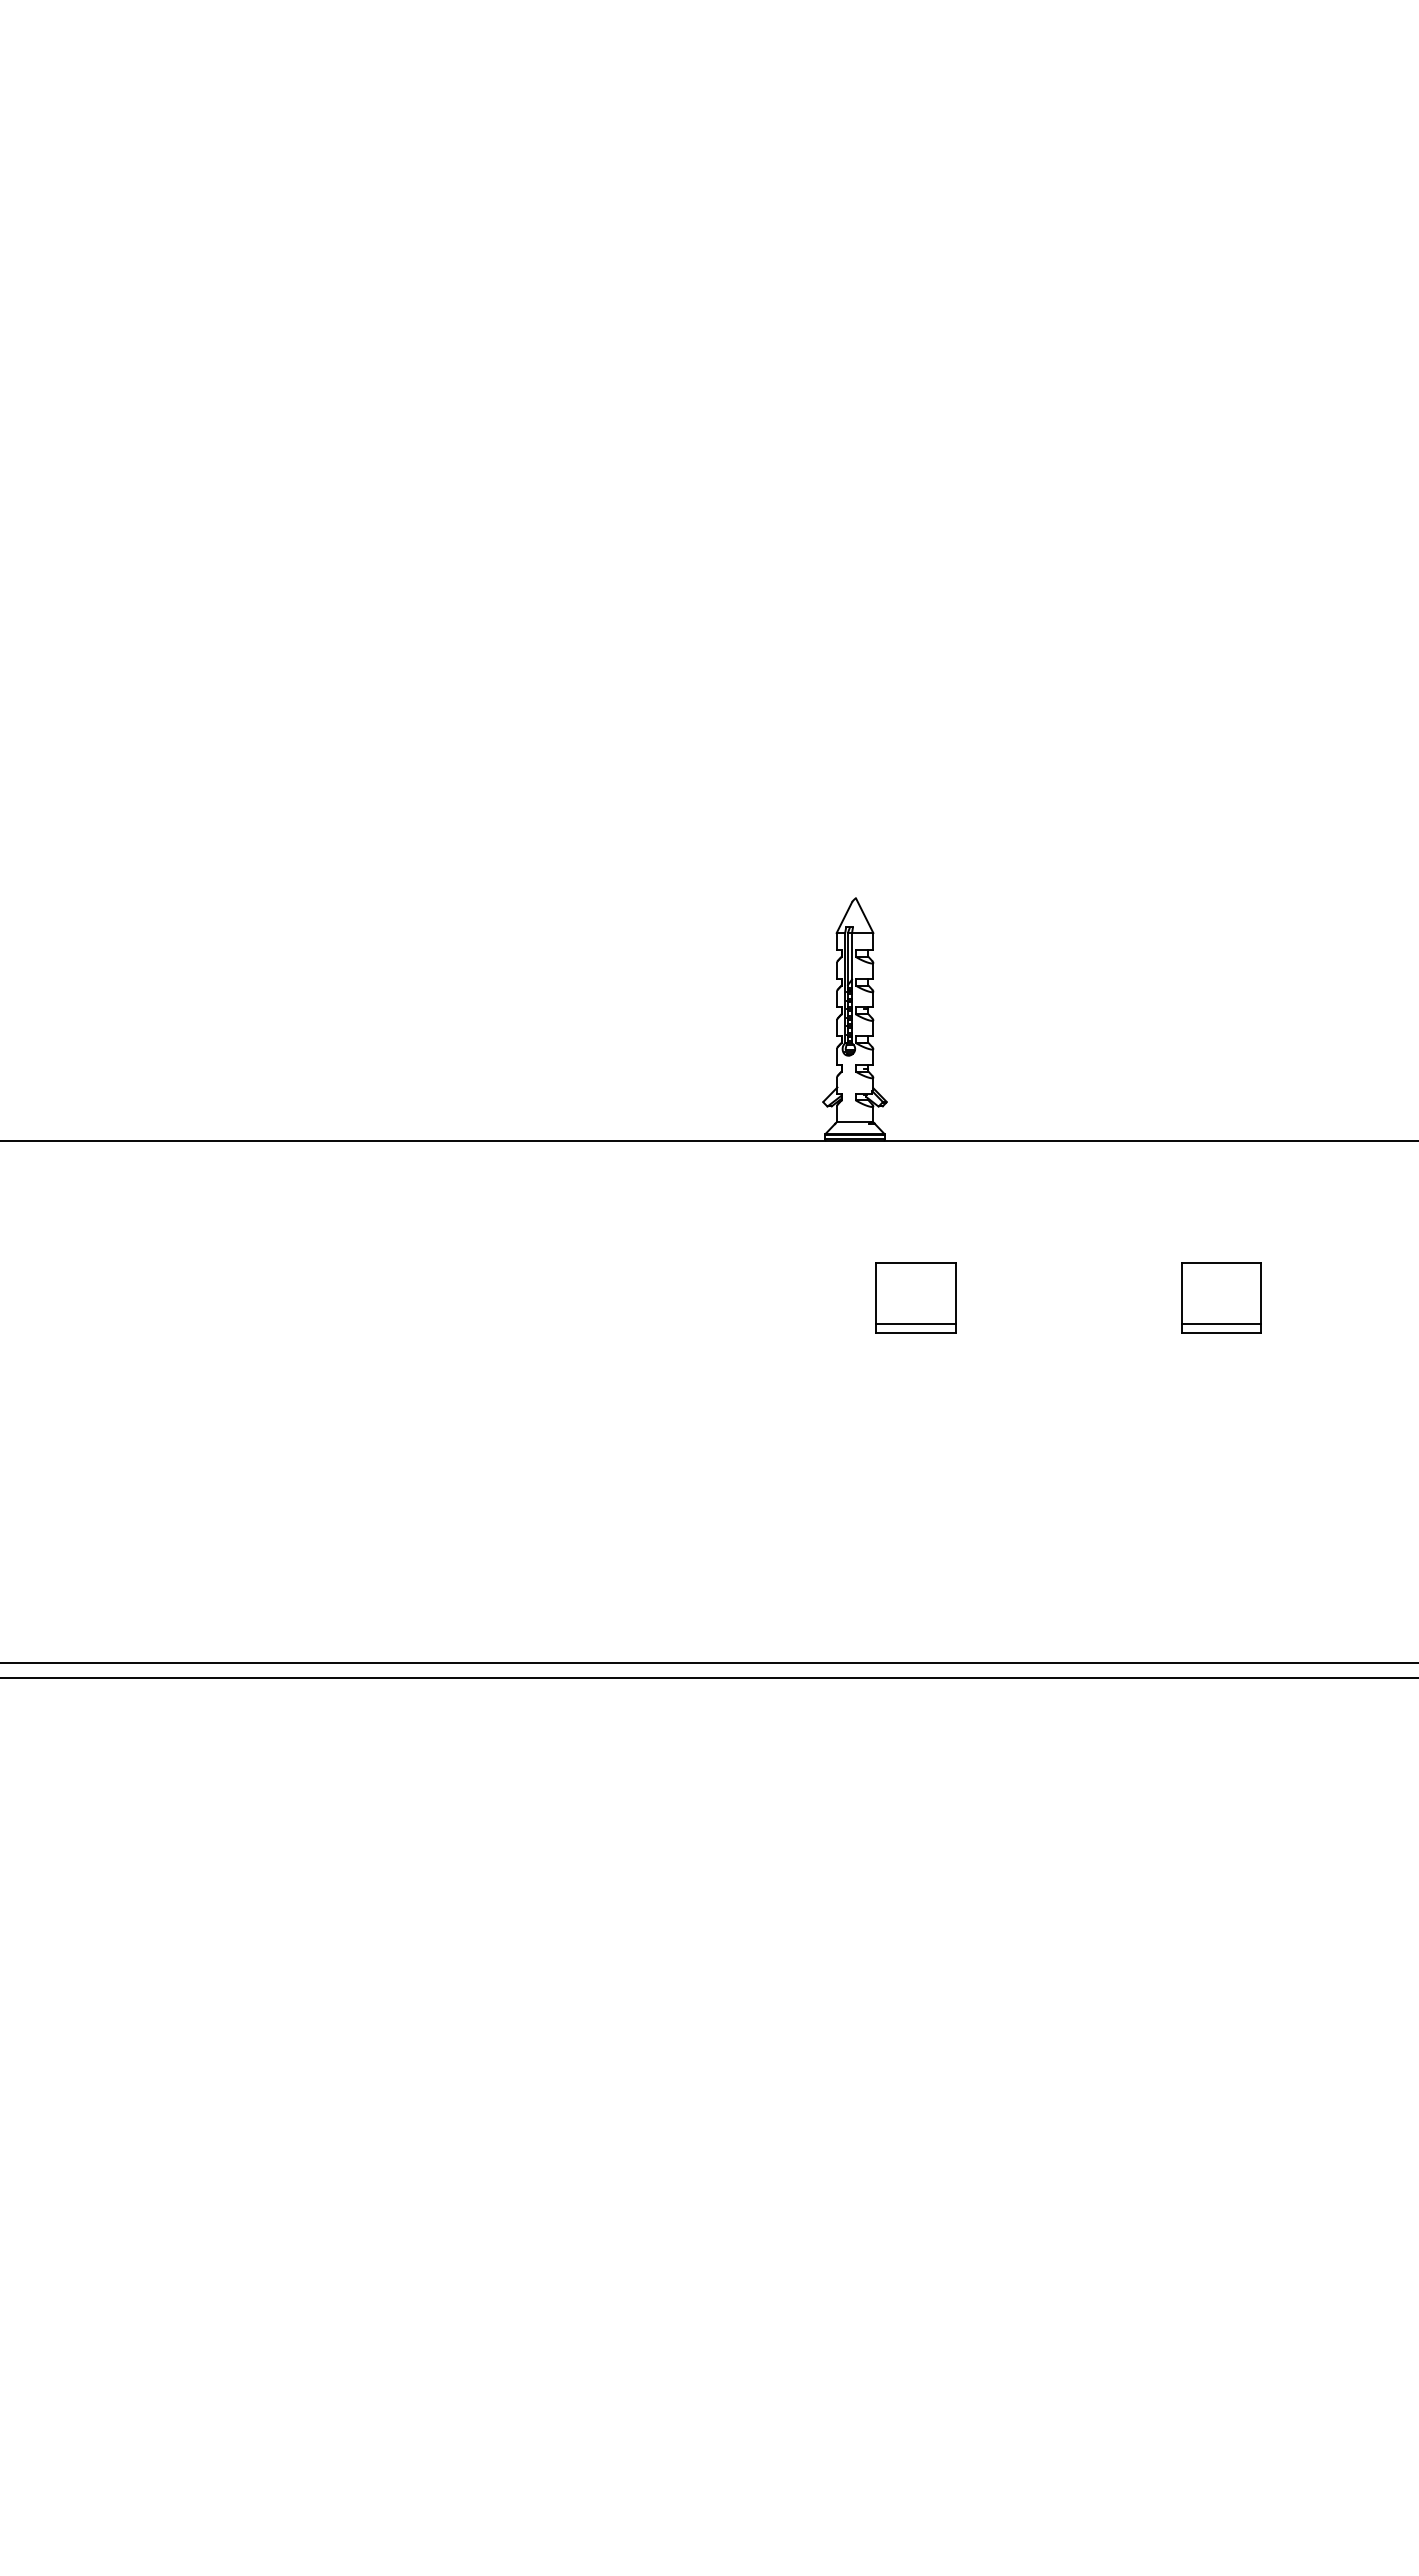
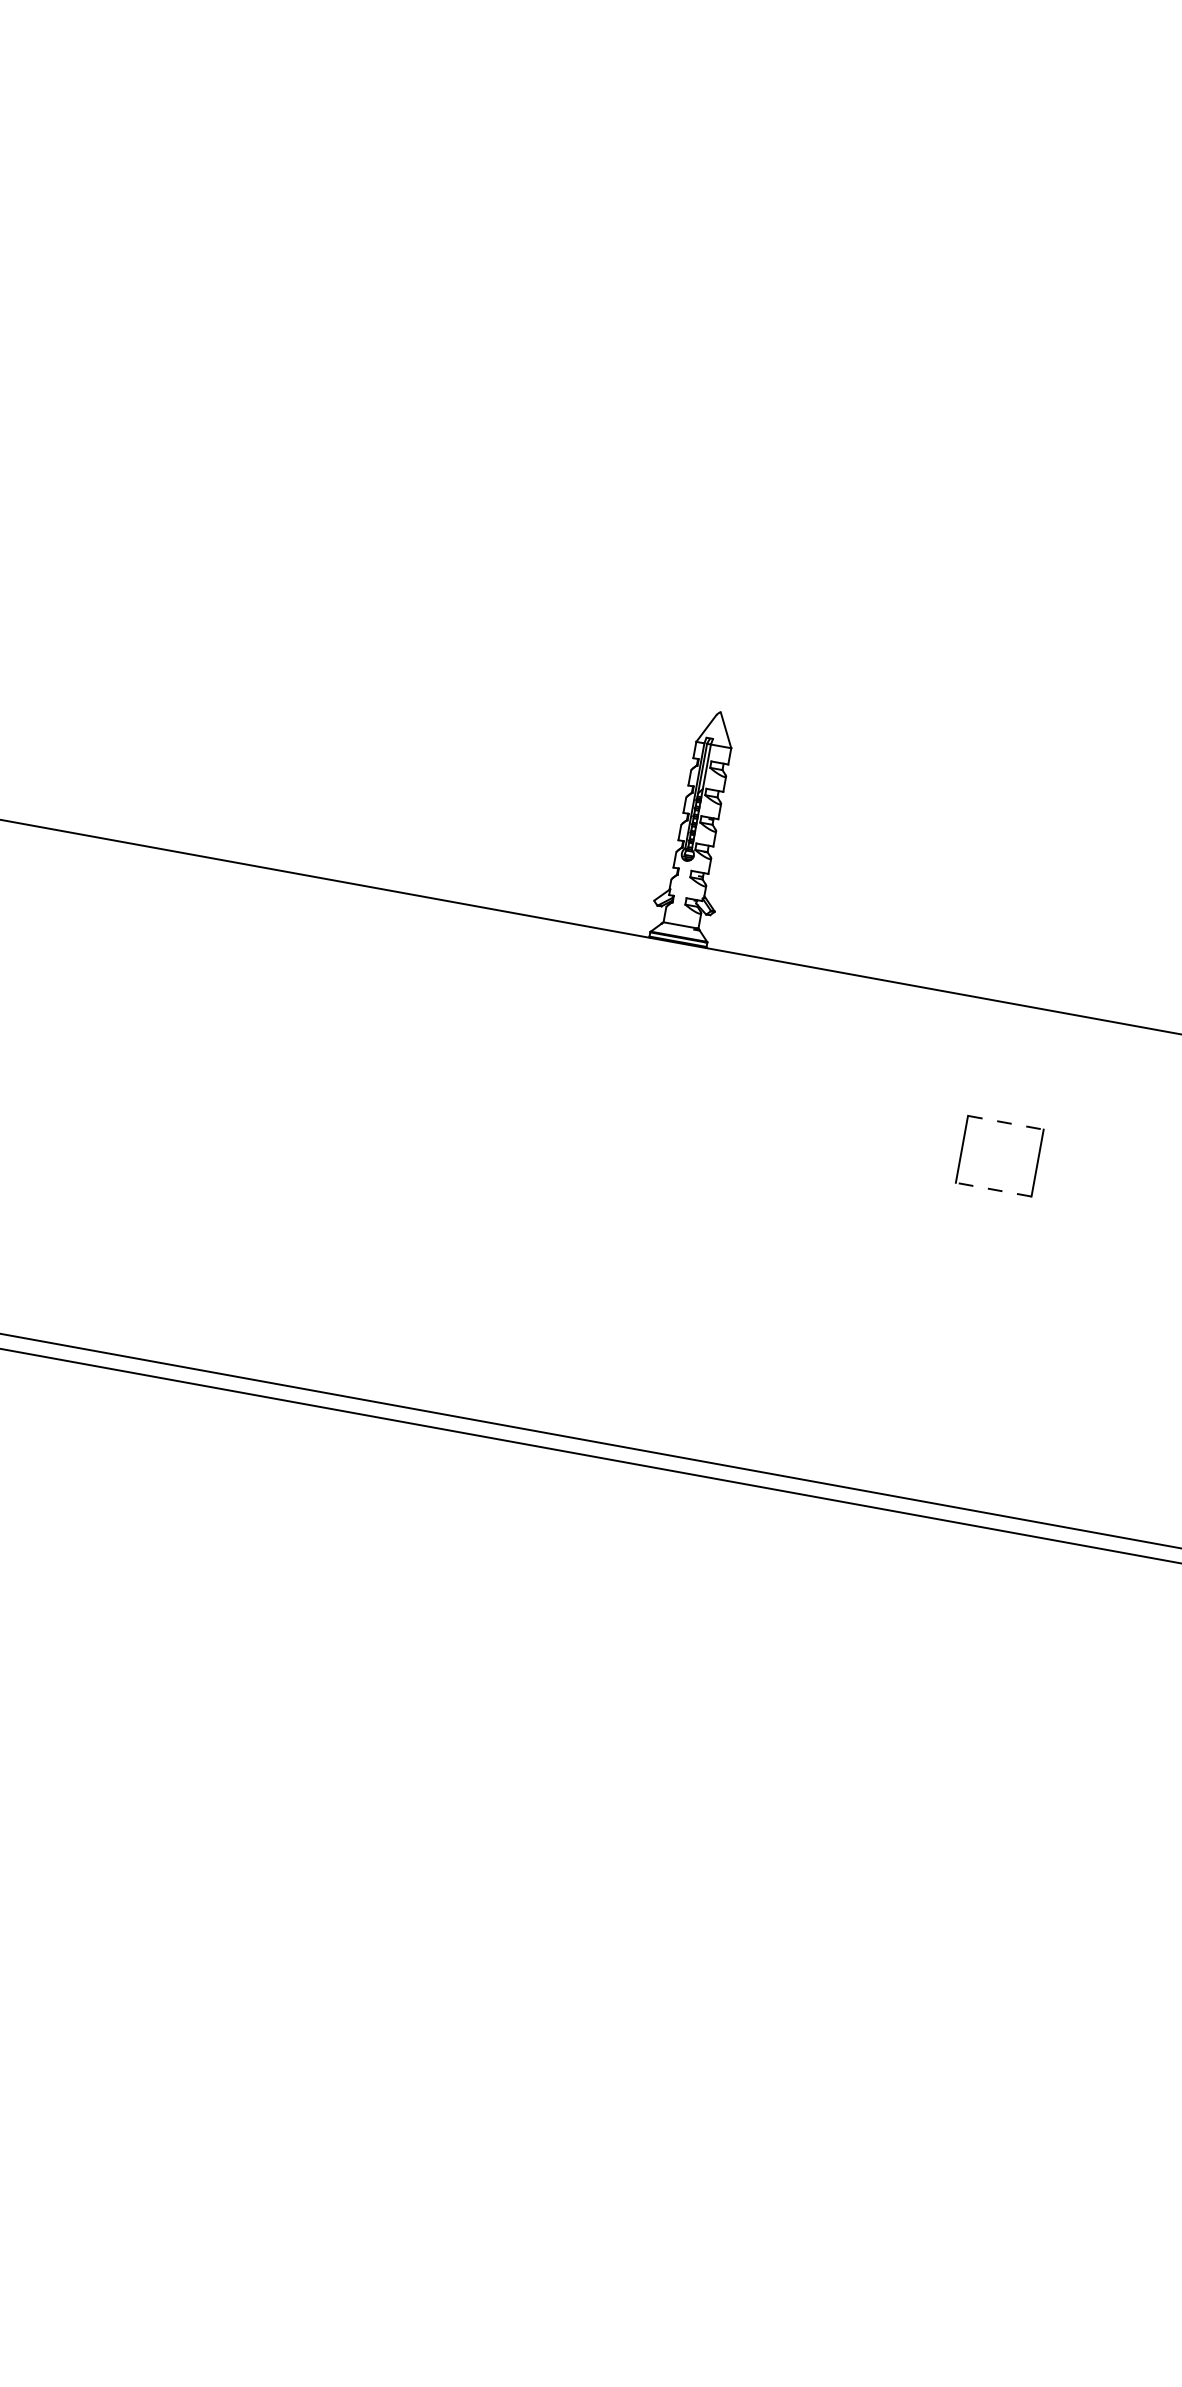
line: (1221, 1262) -> (1006, 1122), solid -> dashed
part: (915, 1297) -> (708, 1102), removed
line: (1220, 1323) -> (994, 1180), removed
line: (1221, 1332) -> (993, 1189), solid -> dashed

